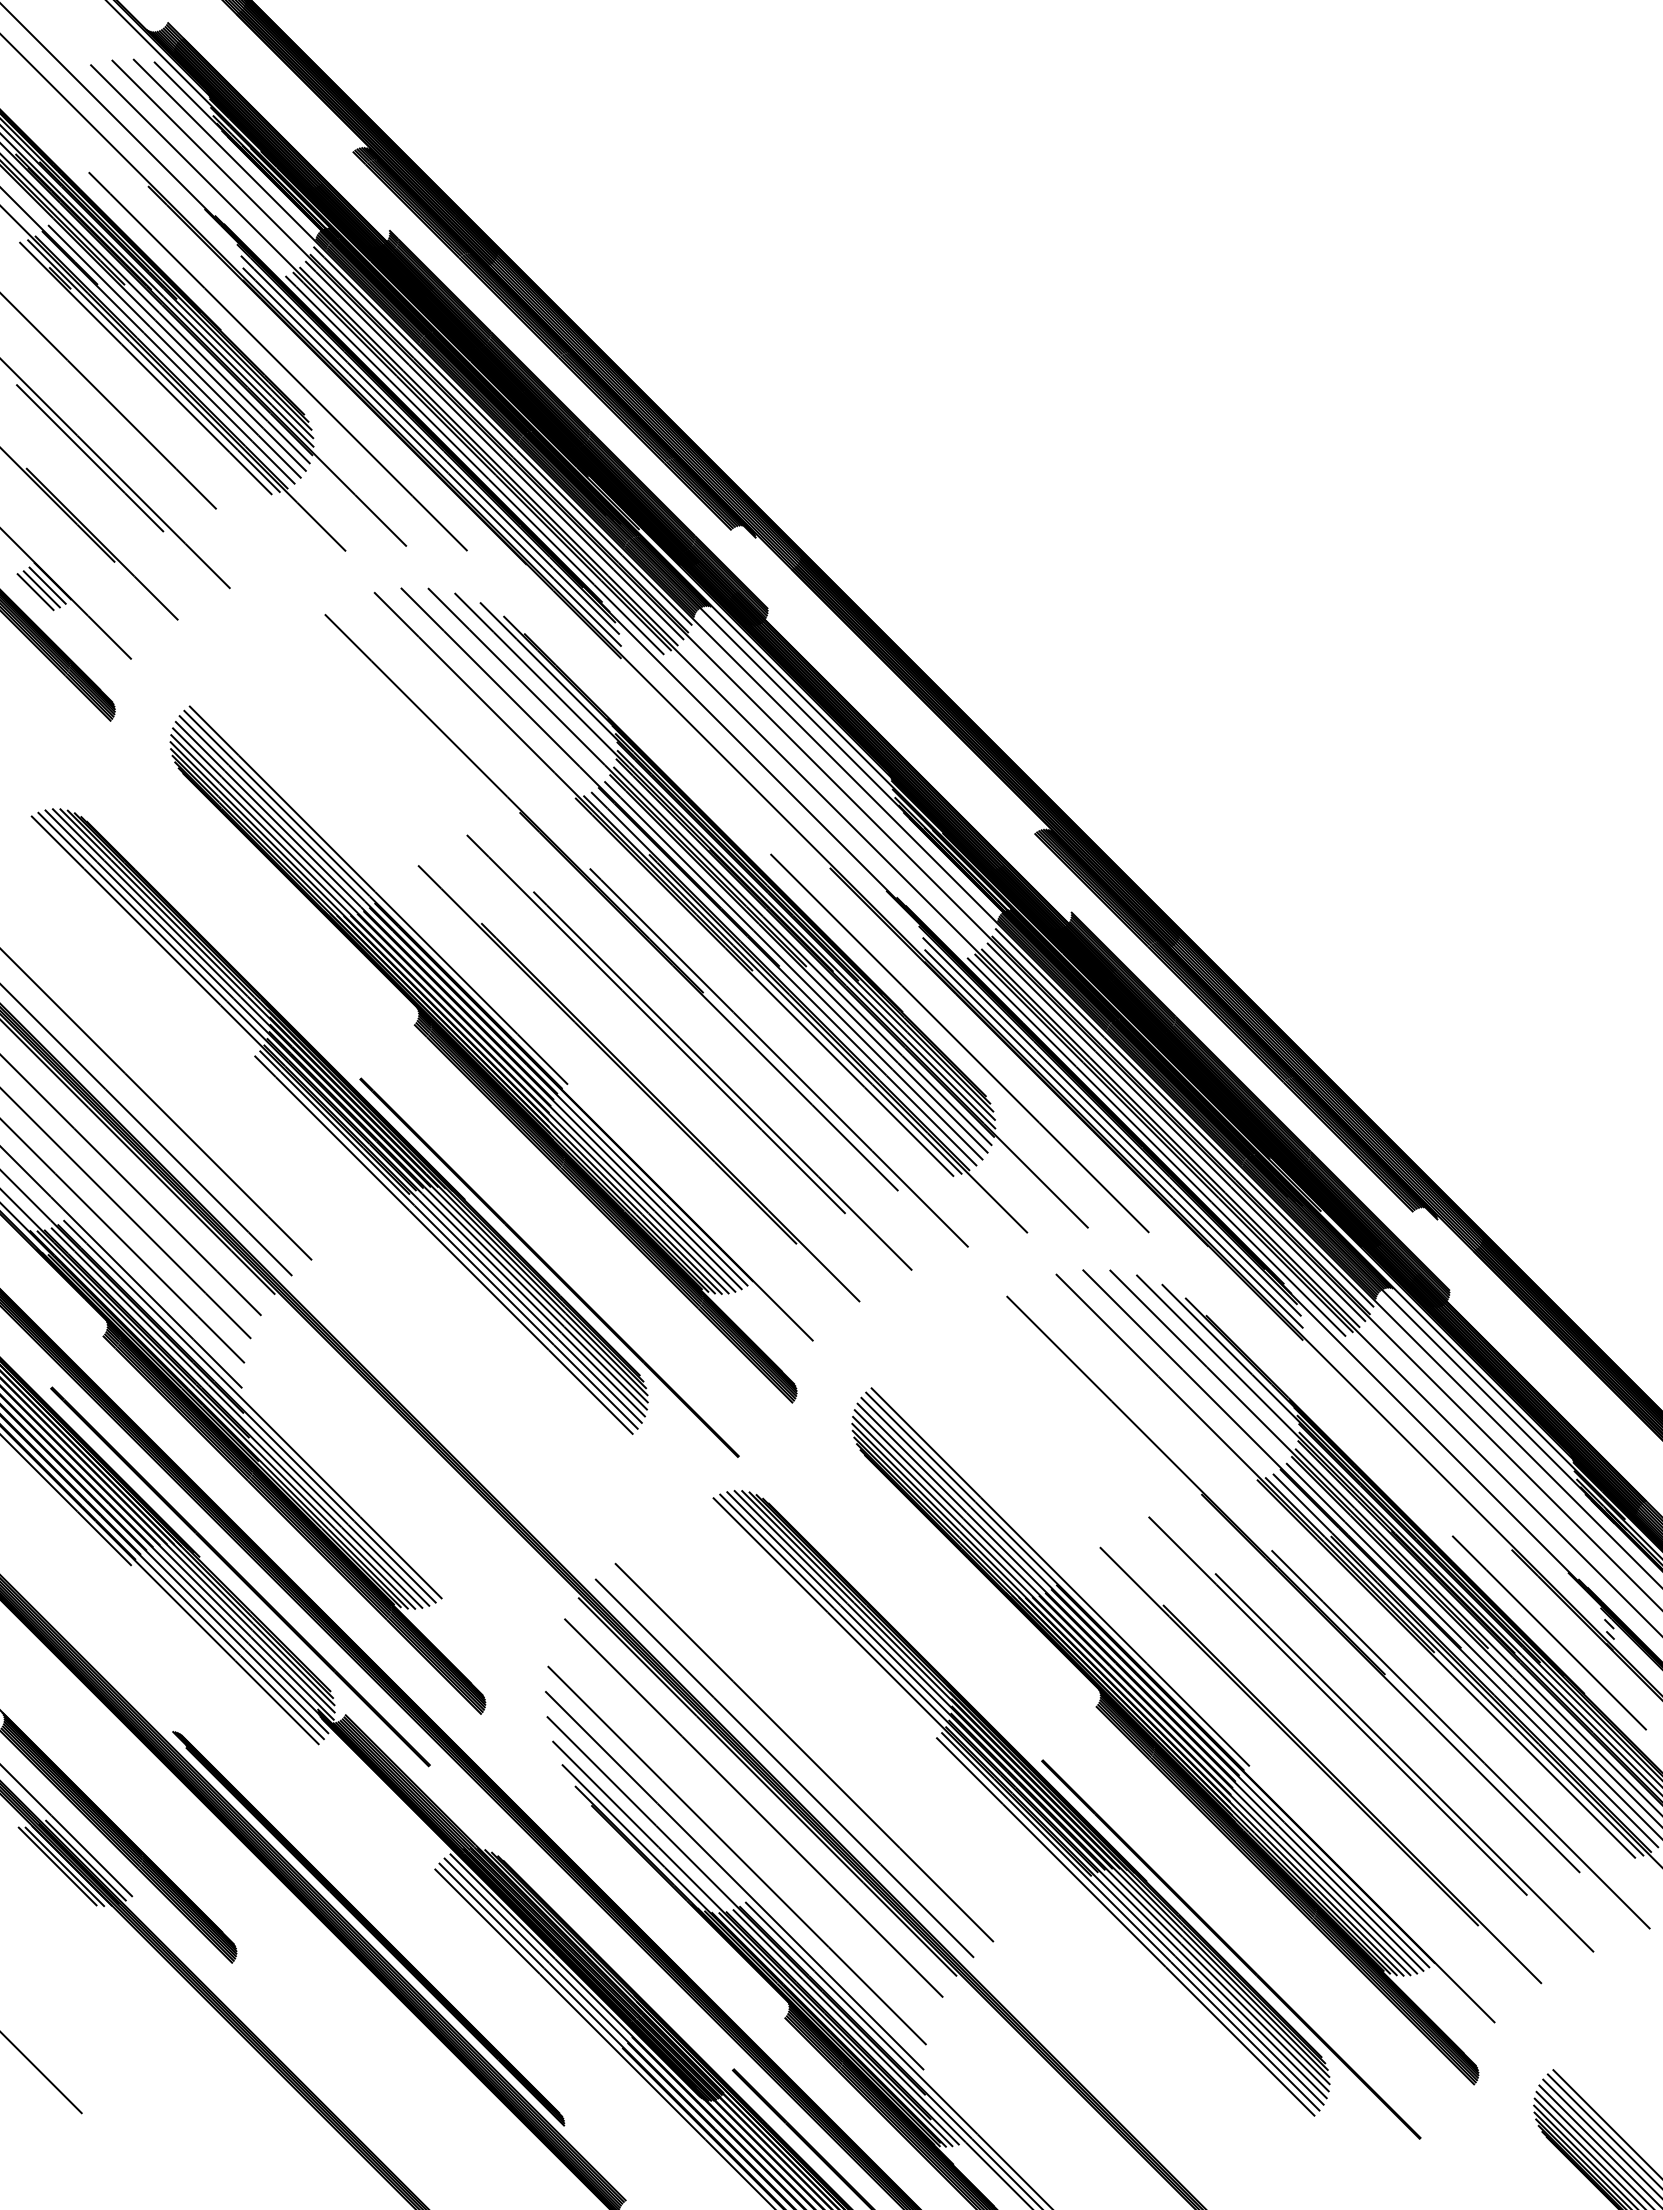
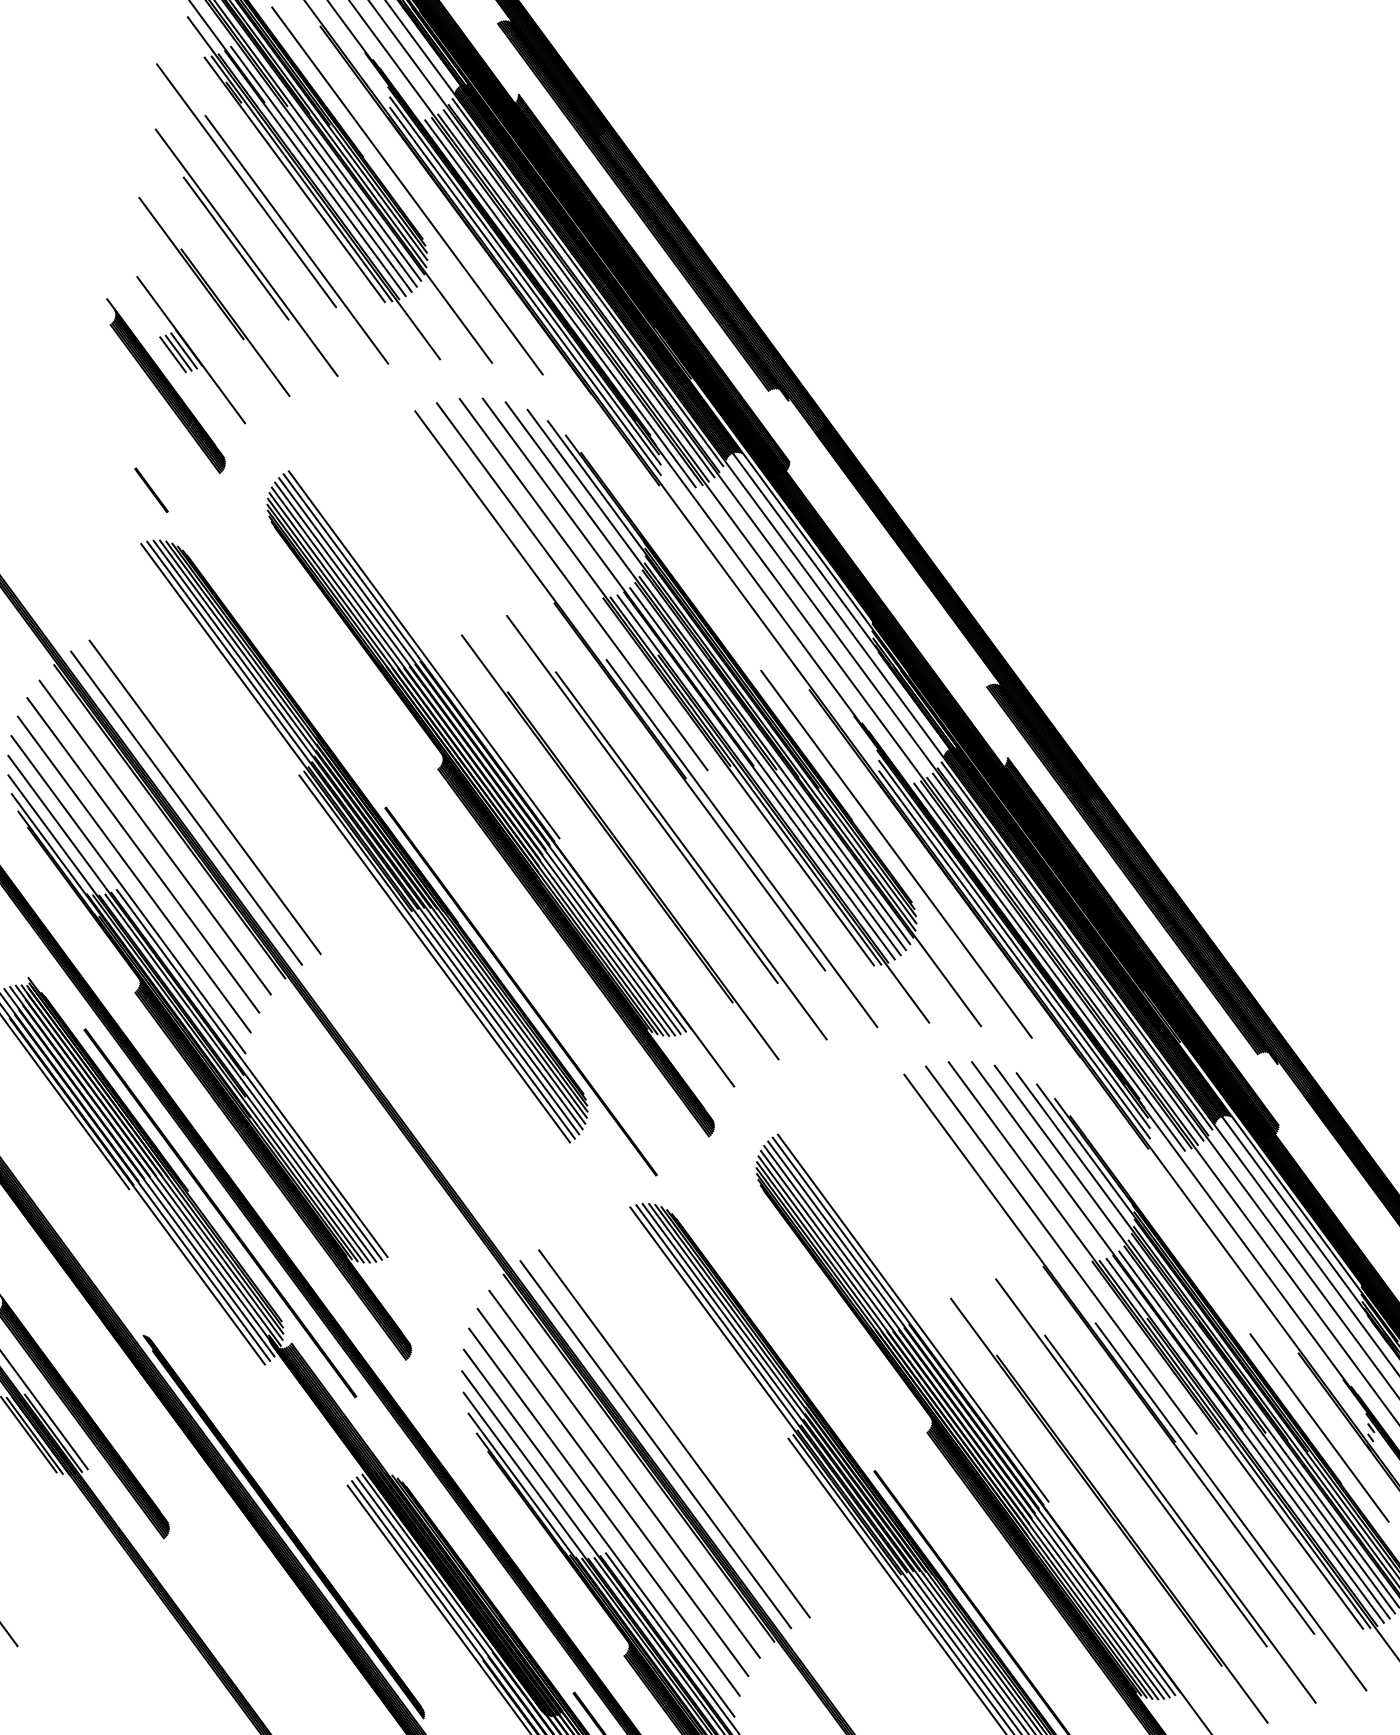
line: (158, 437) -> (296, 239), added
line: (34, 752) -> (151, 490), added
line: (537, 790) -> (571, 586), added
line: (1219, 1472) -> (1061, 1250), added
line: (743, 1830) -> (613, 1491), added

